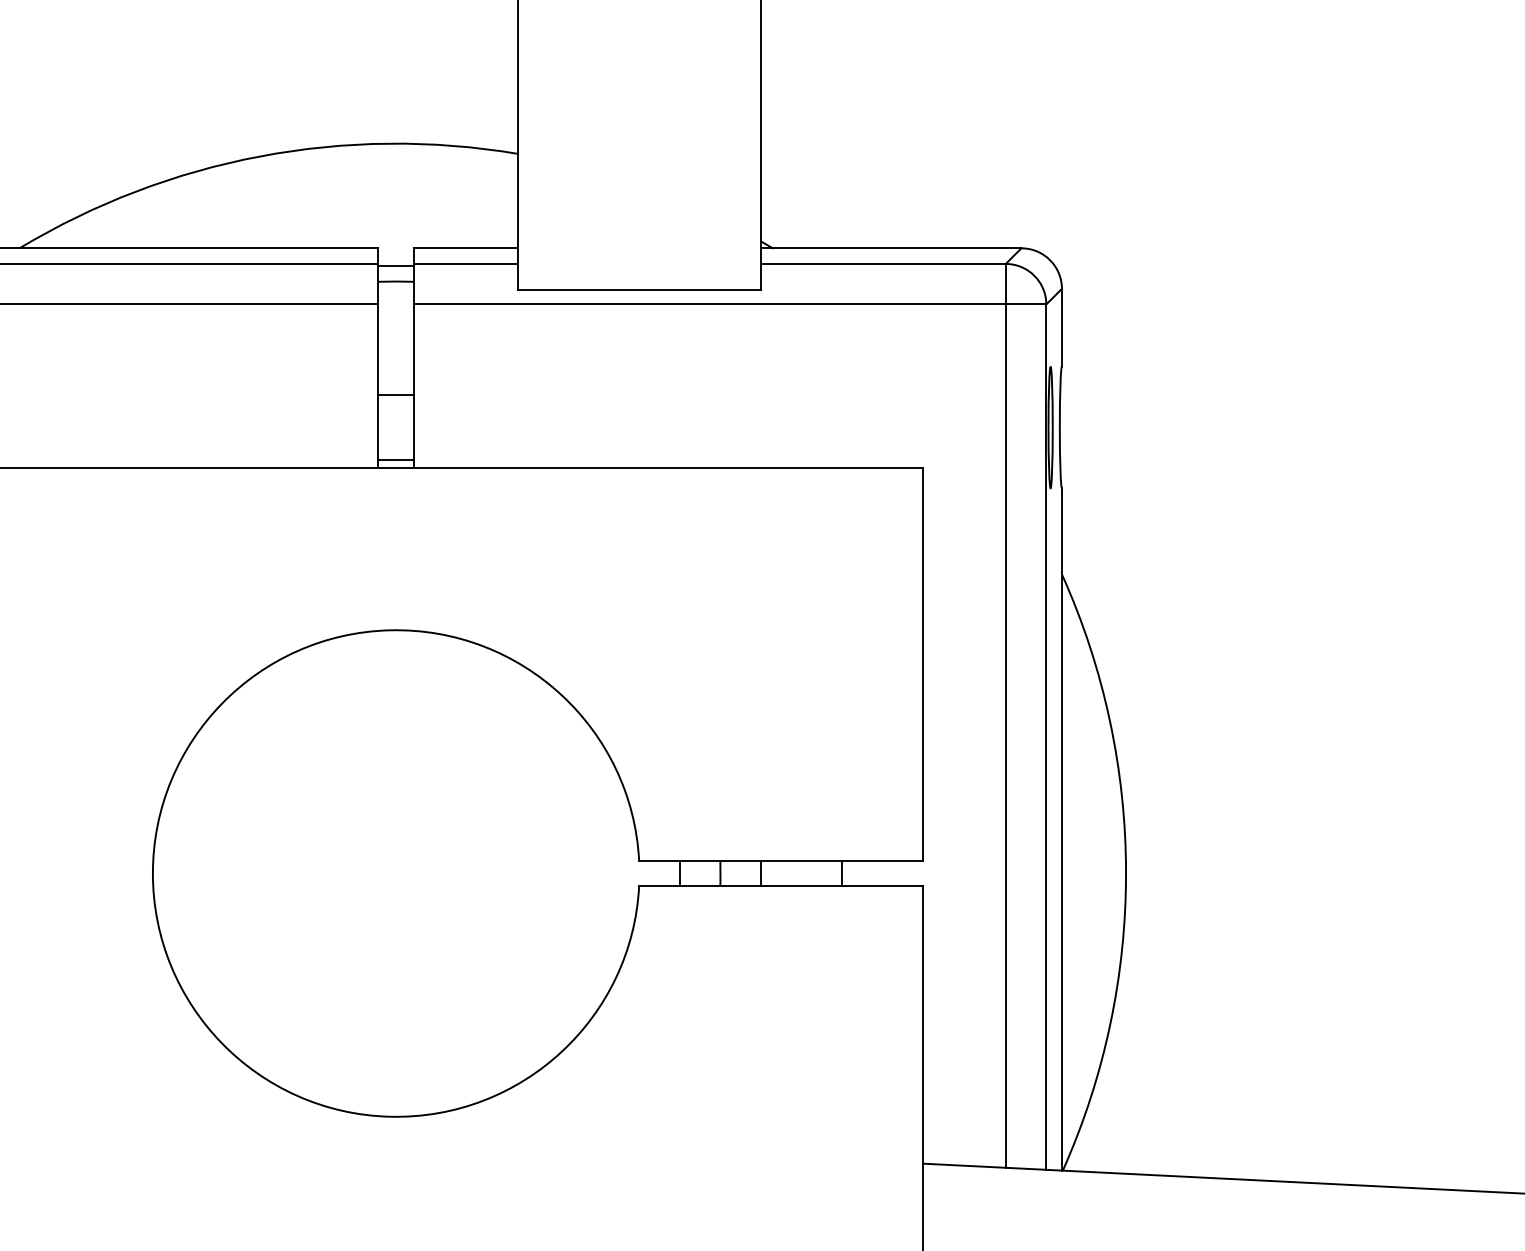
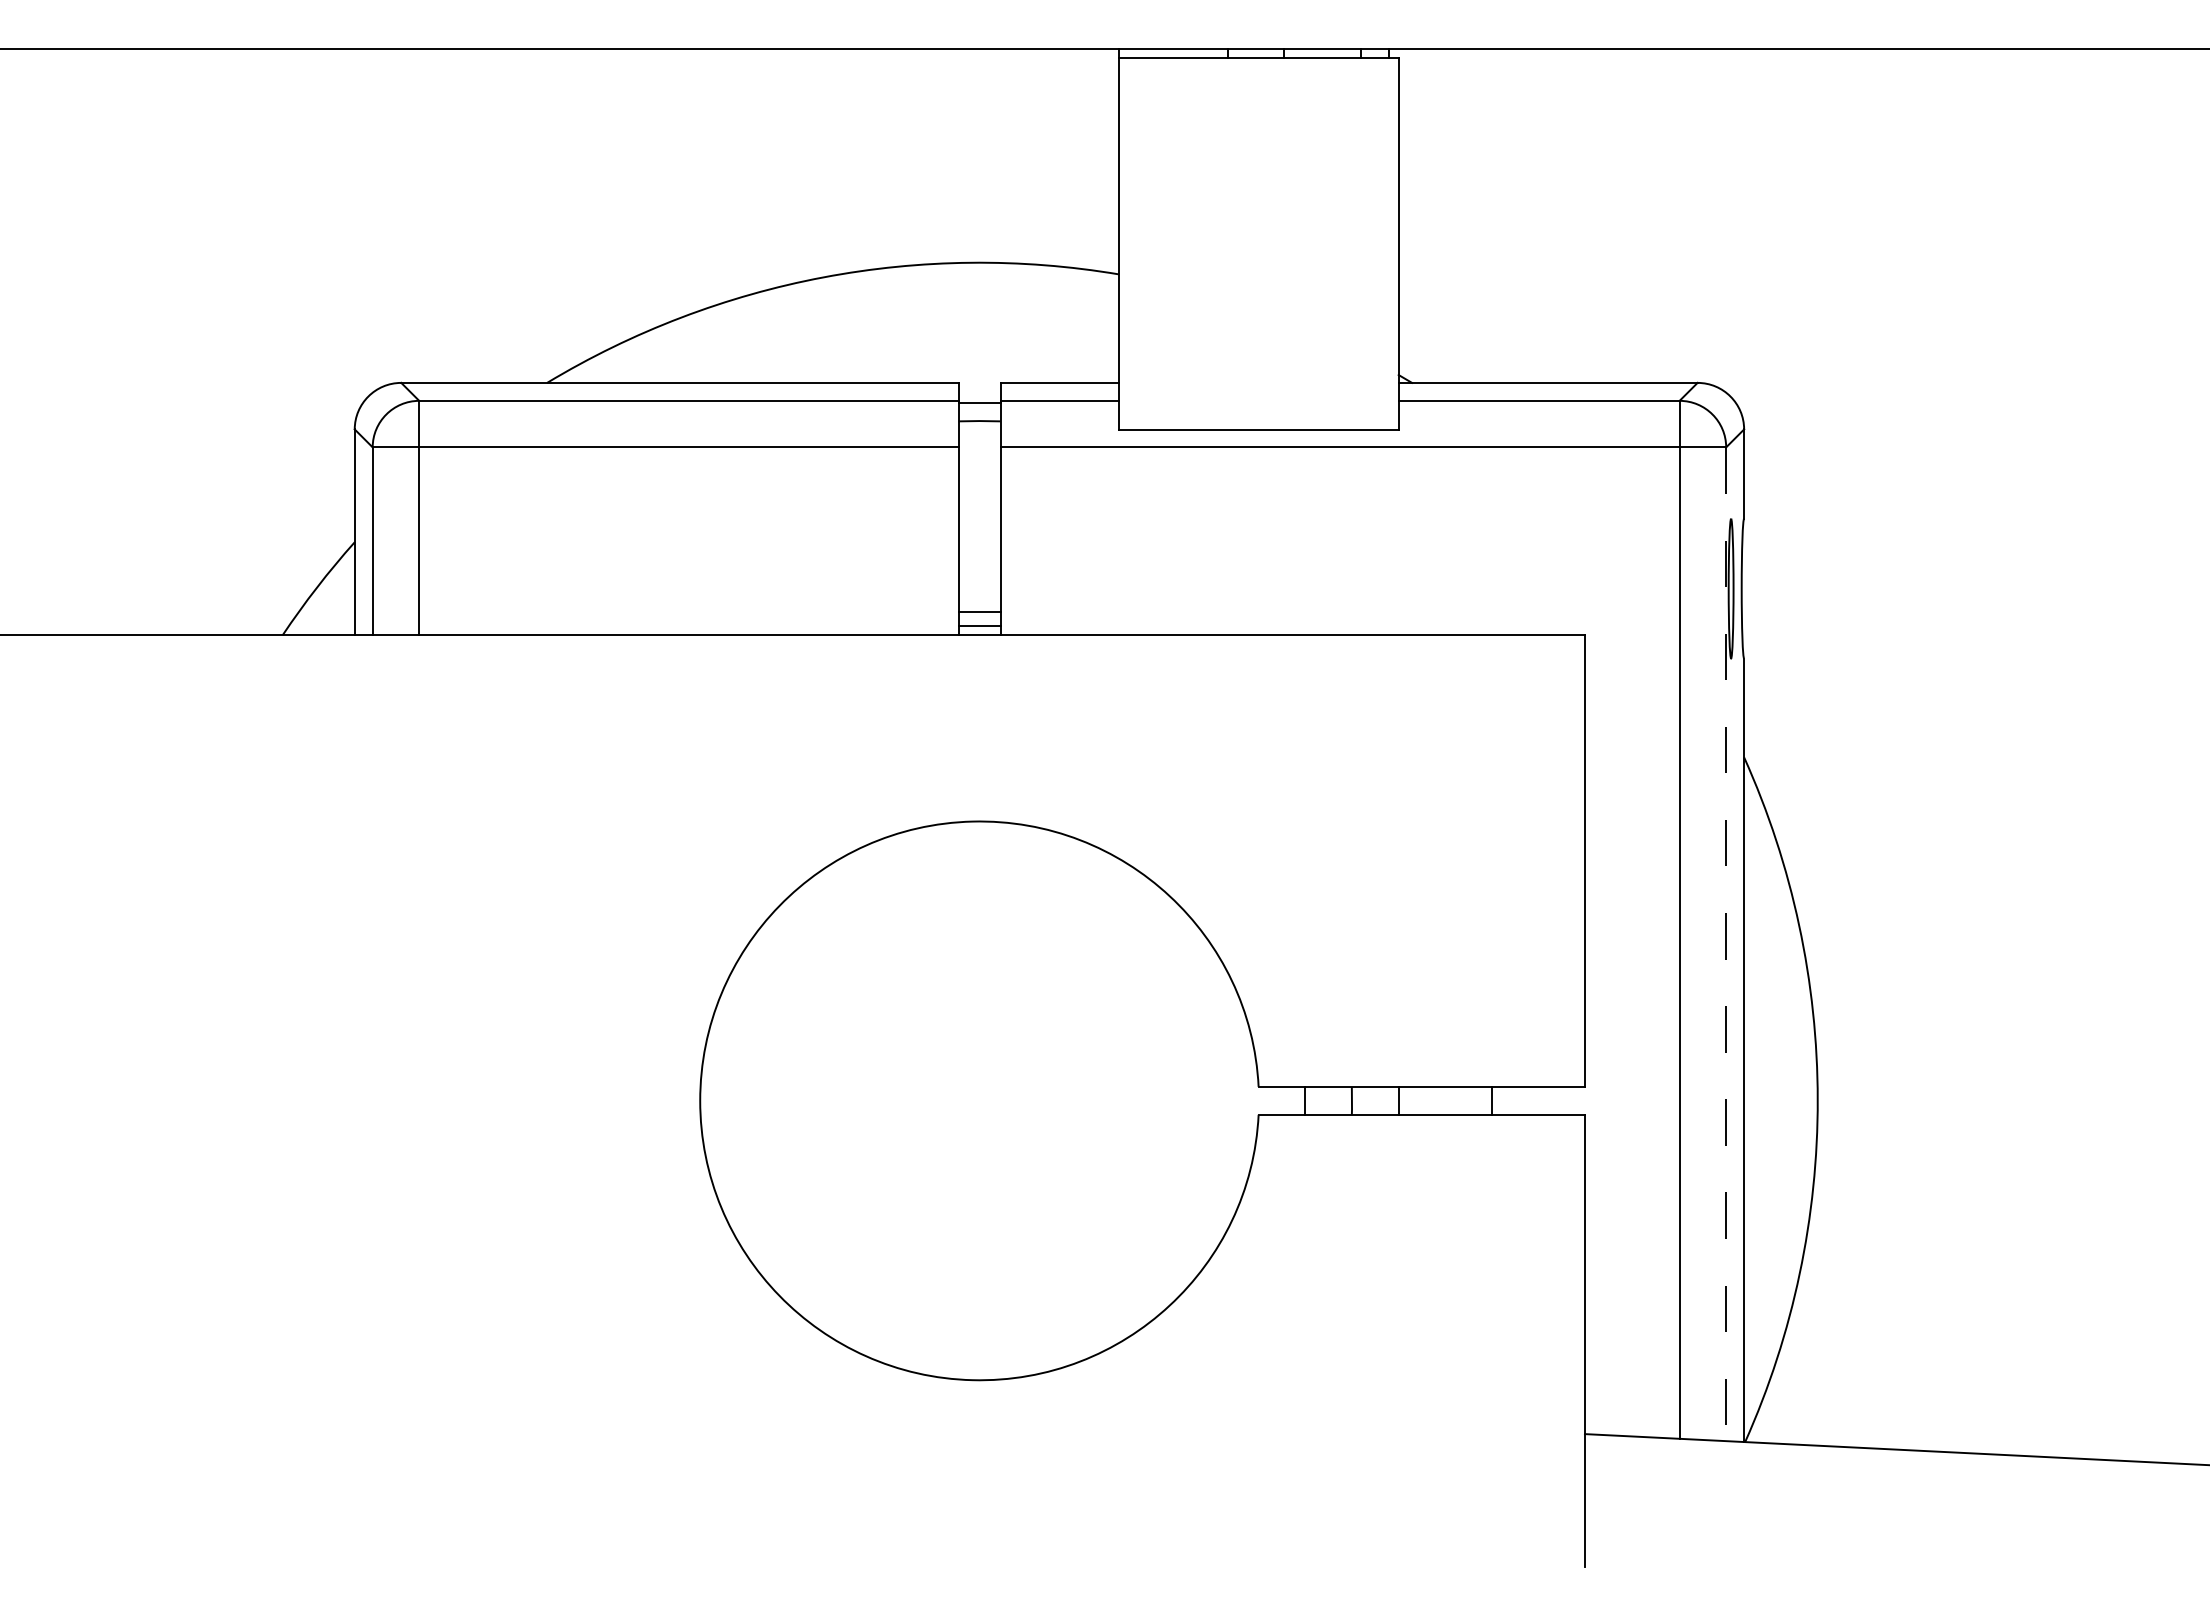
line: (396, 395) -> (979, 612), moved
line: (1046, 737) -> (1726, 944), solid -> dashed

